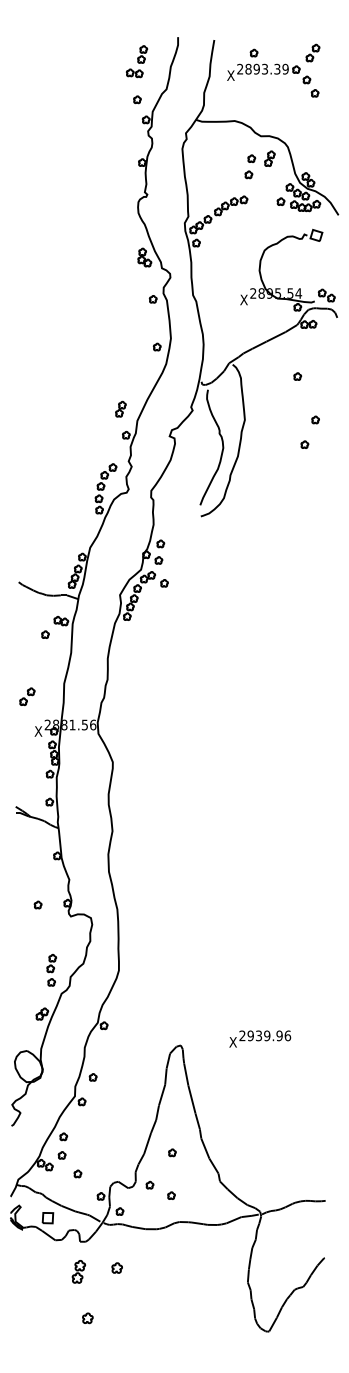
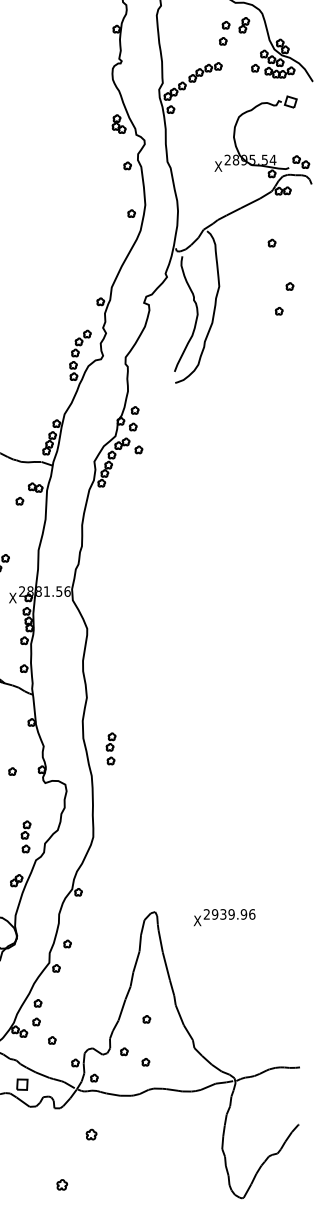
part: (120, 408) -> (94, 275), removed
part: (136, 882) -> (110, 749), added
text: (260, 1038) -> (224, 917), moved
part: (78, 1271) -> (52, 1138), removed

